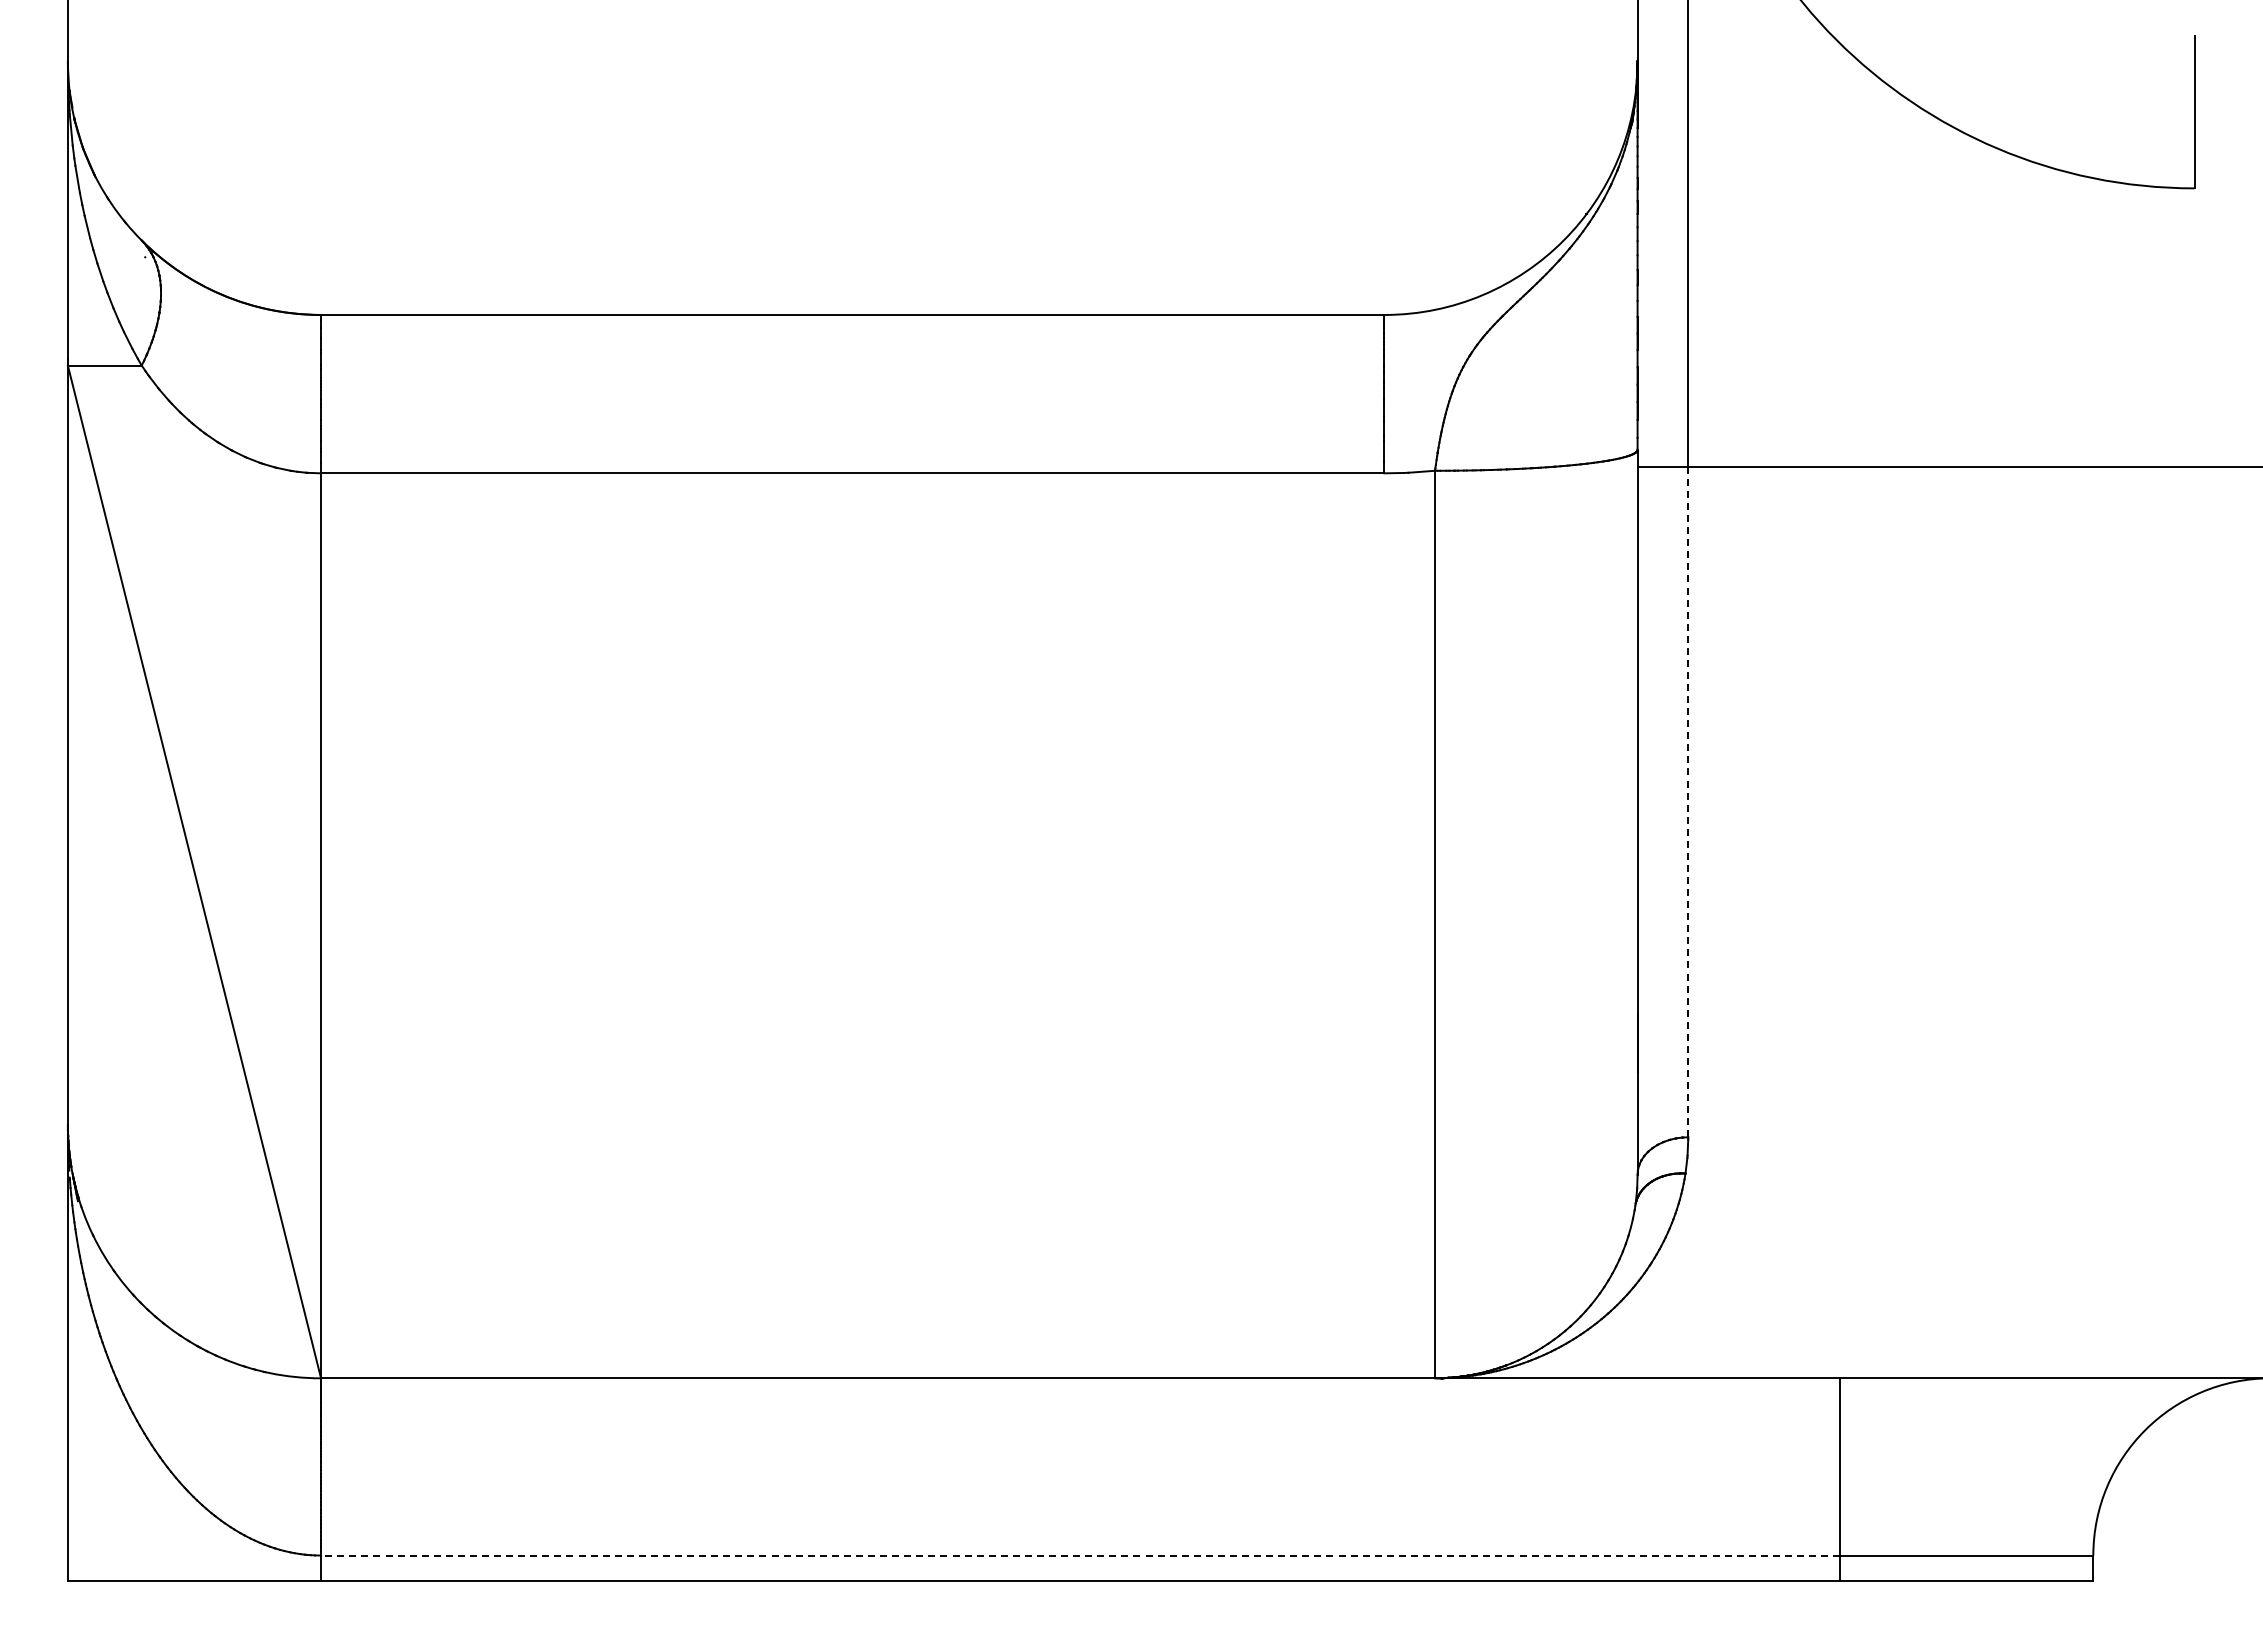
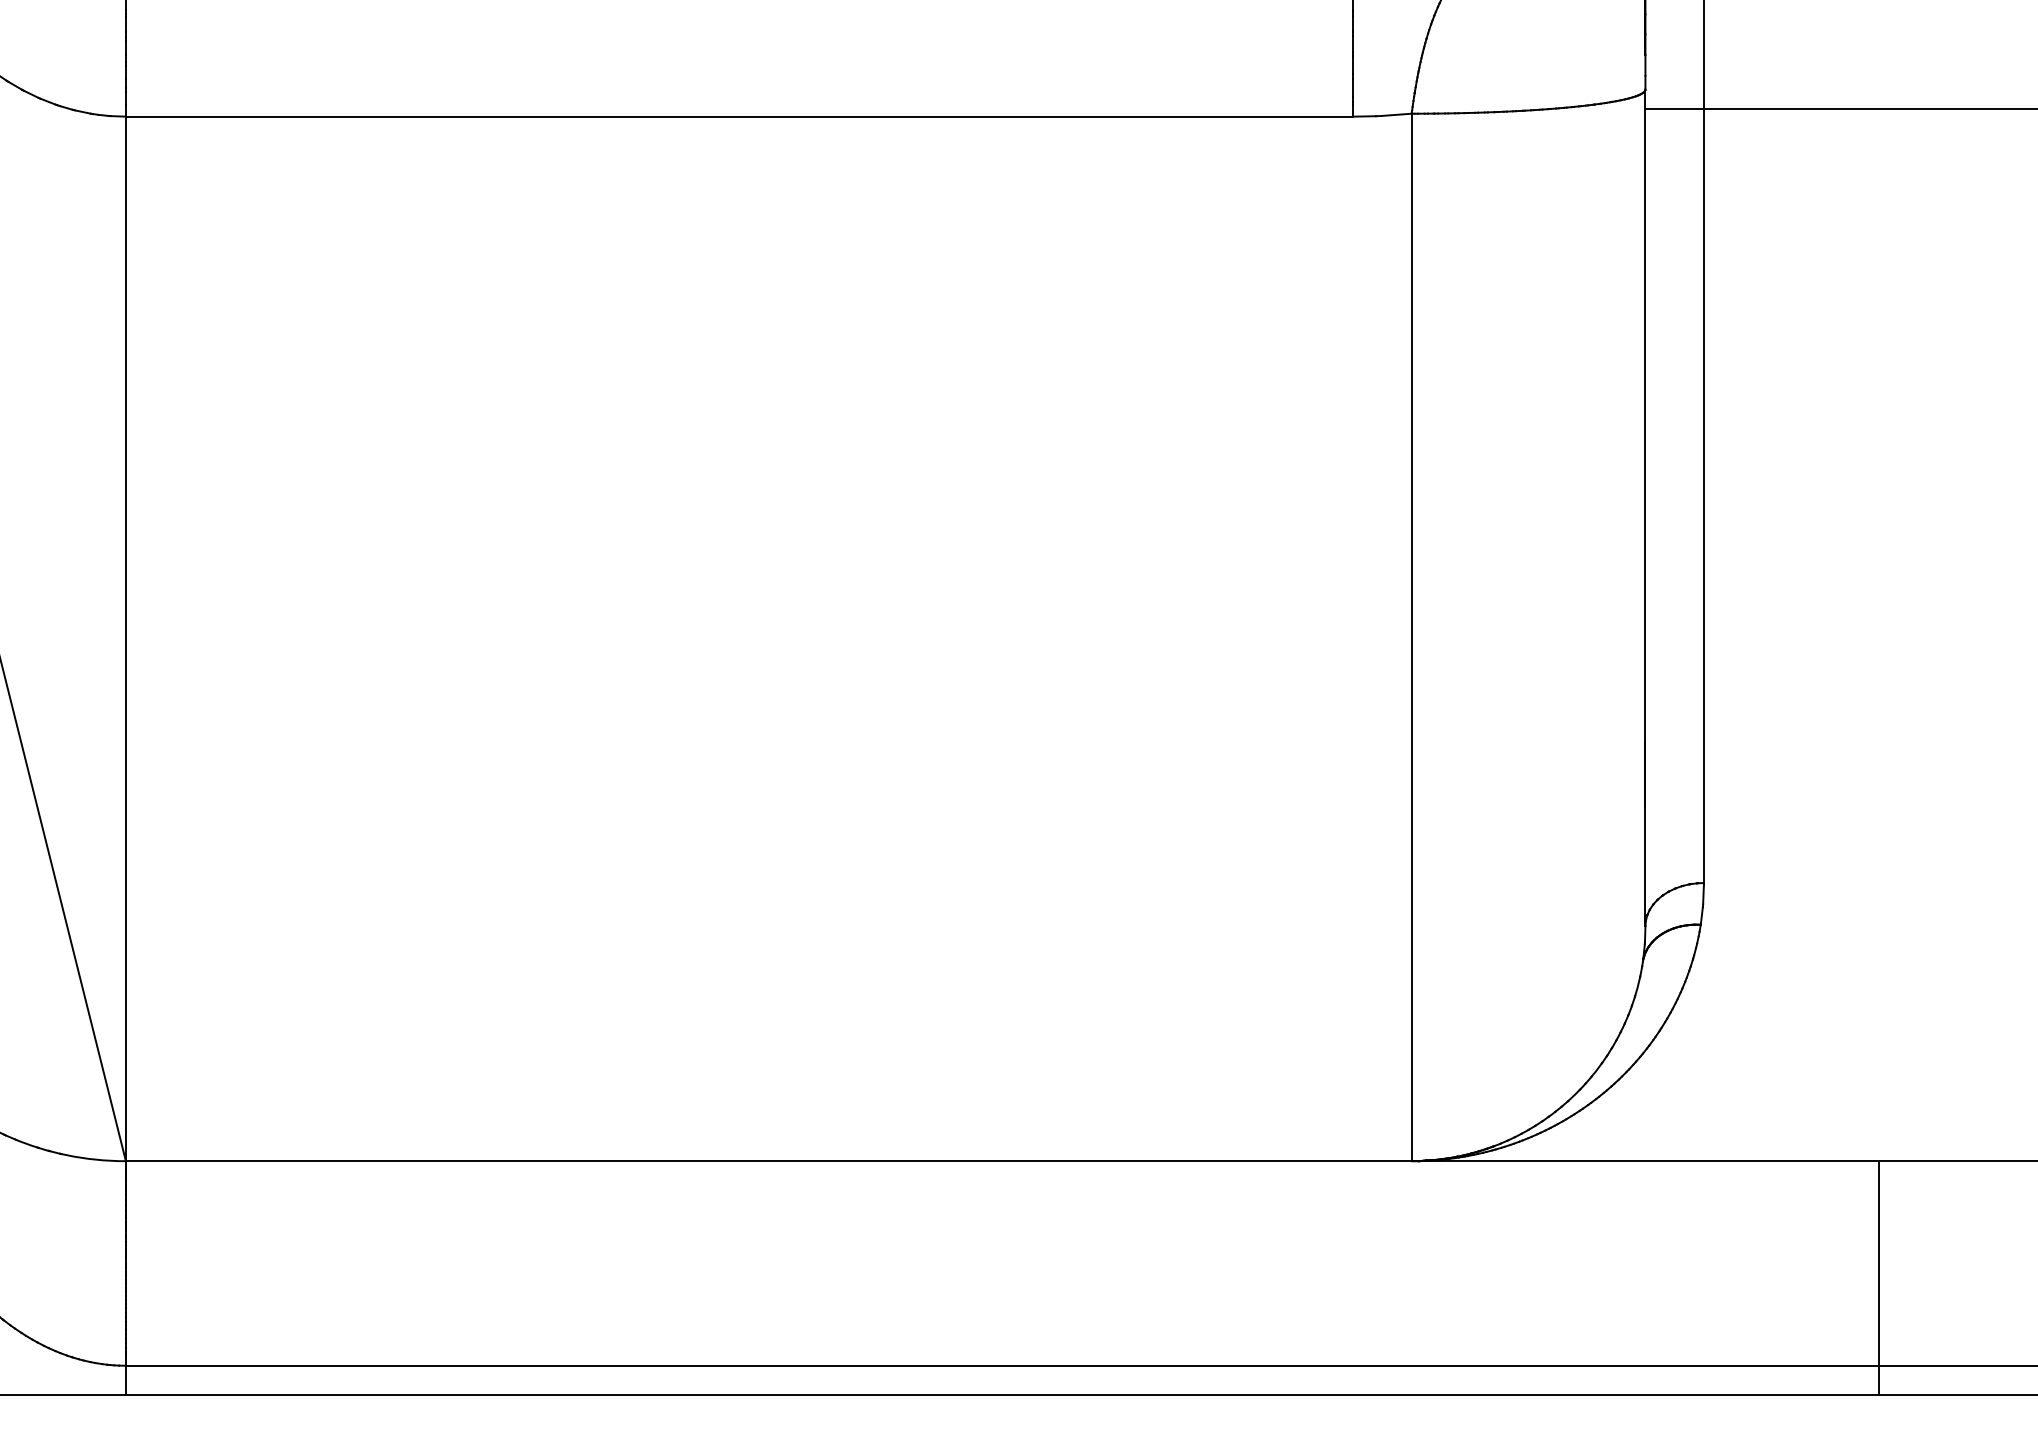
line: (1688, 802) -> (1704, 496), dashed -> solid
line: (1080, 1555) -> (1002, 1365), dashed -> solid

